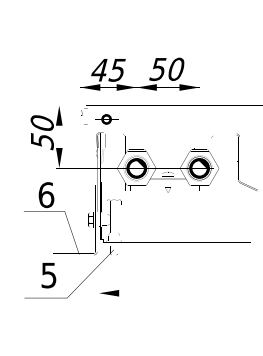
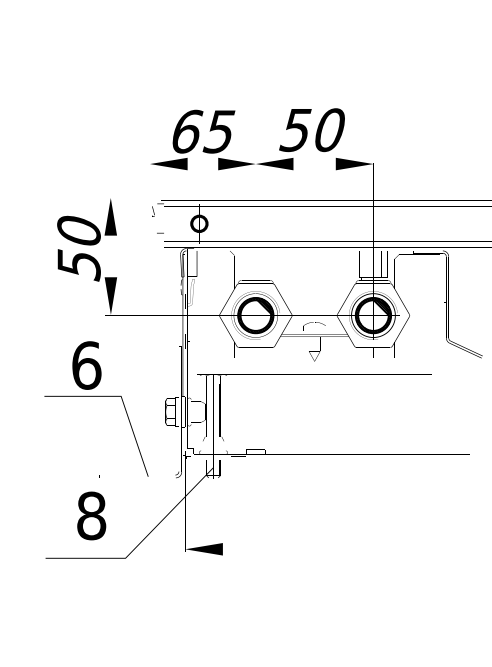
text: (99, 69) -> (186, 130), 45 -> 65
text: (48, 275) -> (90, 516), 5 -> 8

